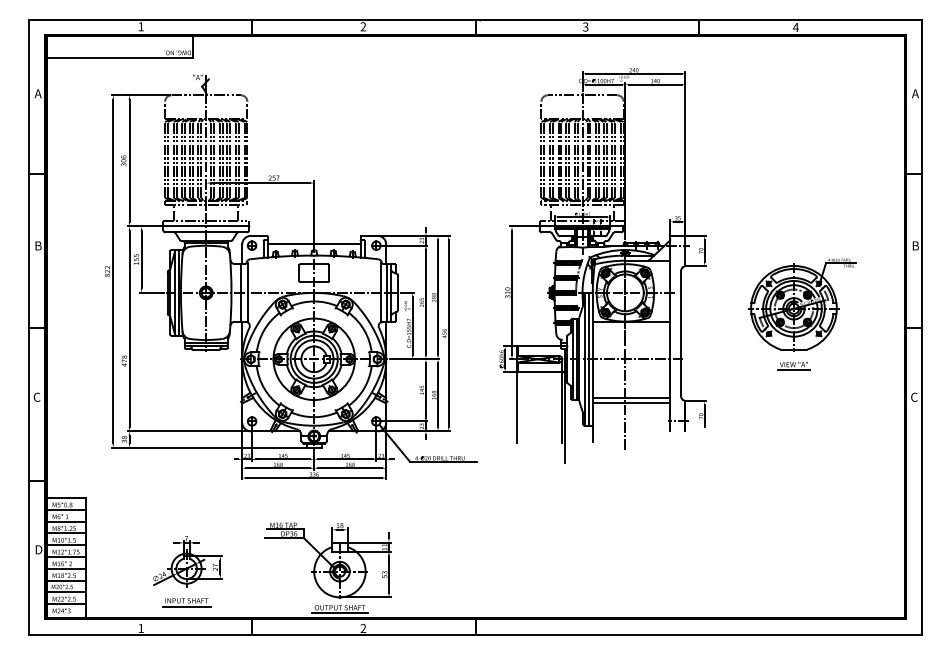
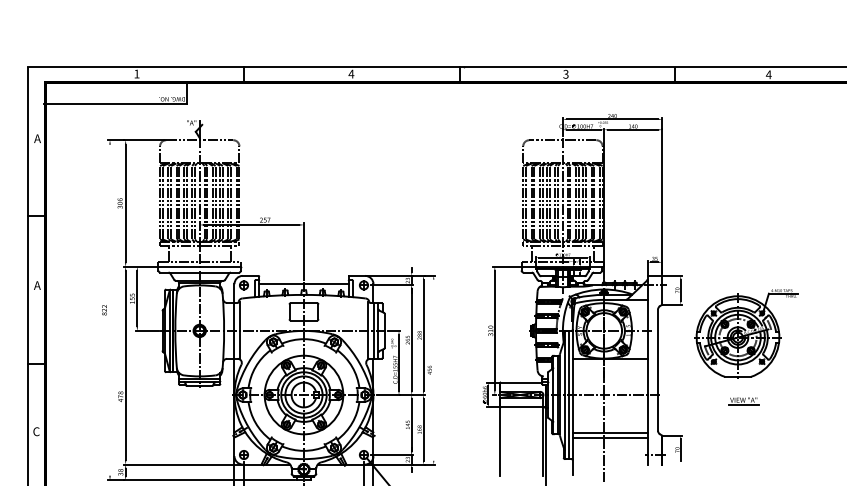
text: (363, 26) -> (351, 73), 2 -> 4
text: (37, 245) -> (36, 285), B -> A
line: (113, 271) -> (110, 310), removed
part: (802, 304) -> (746, 333), moved
line: (448, 333) -> (433, 370), removed
part: (793, 366) -> (743, 401), moved

